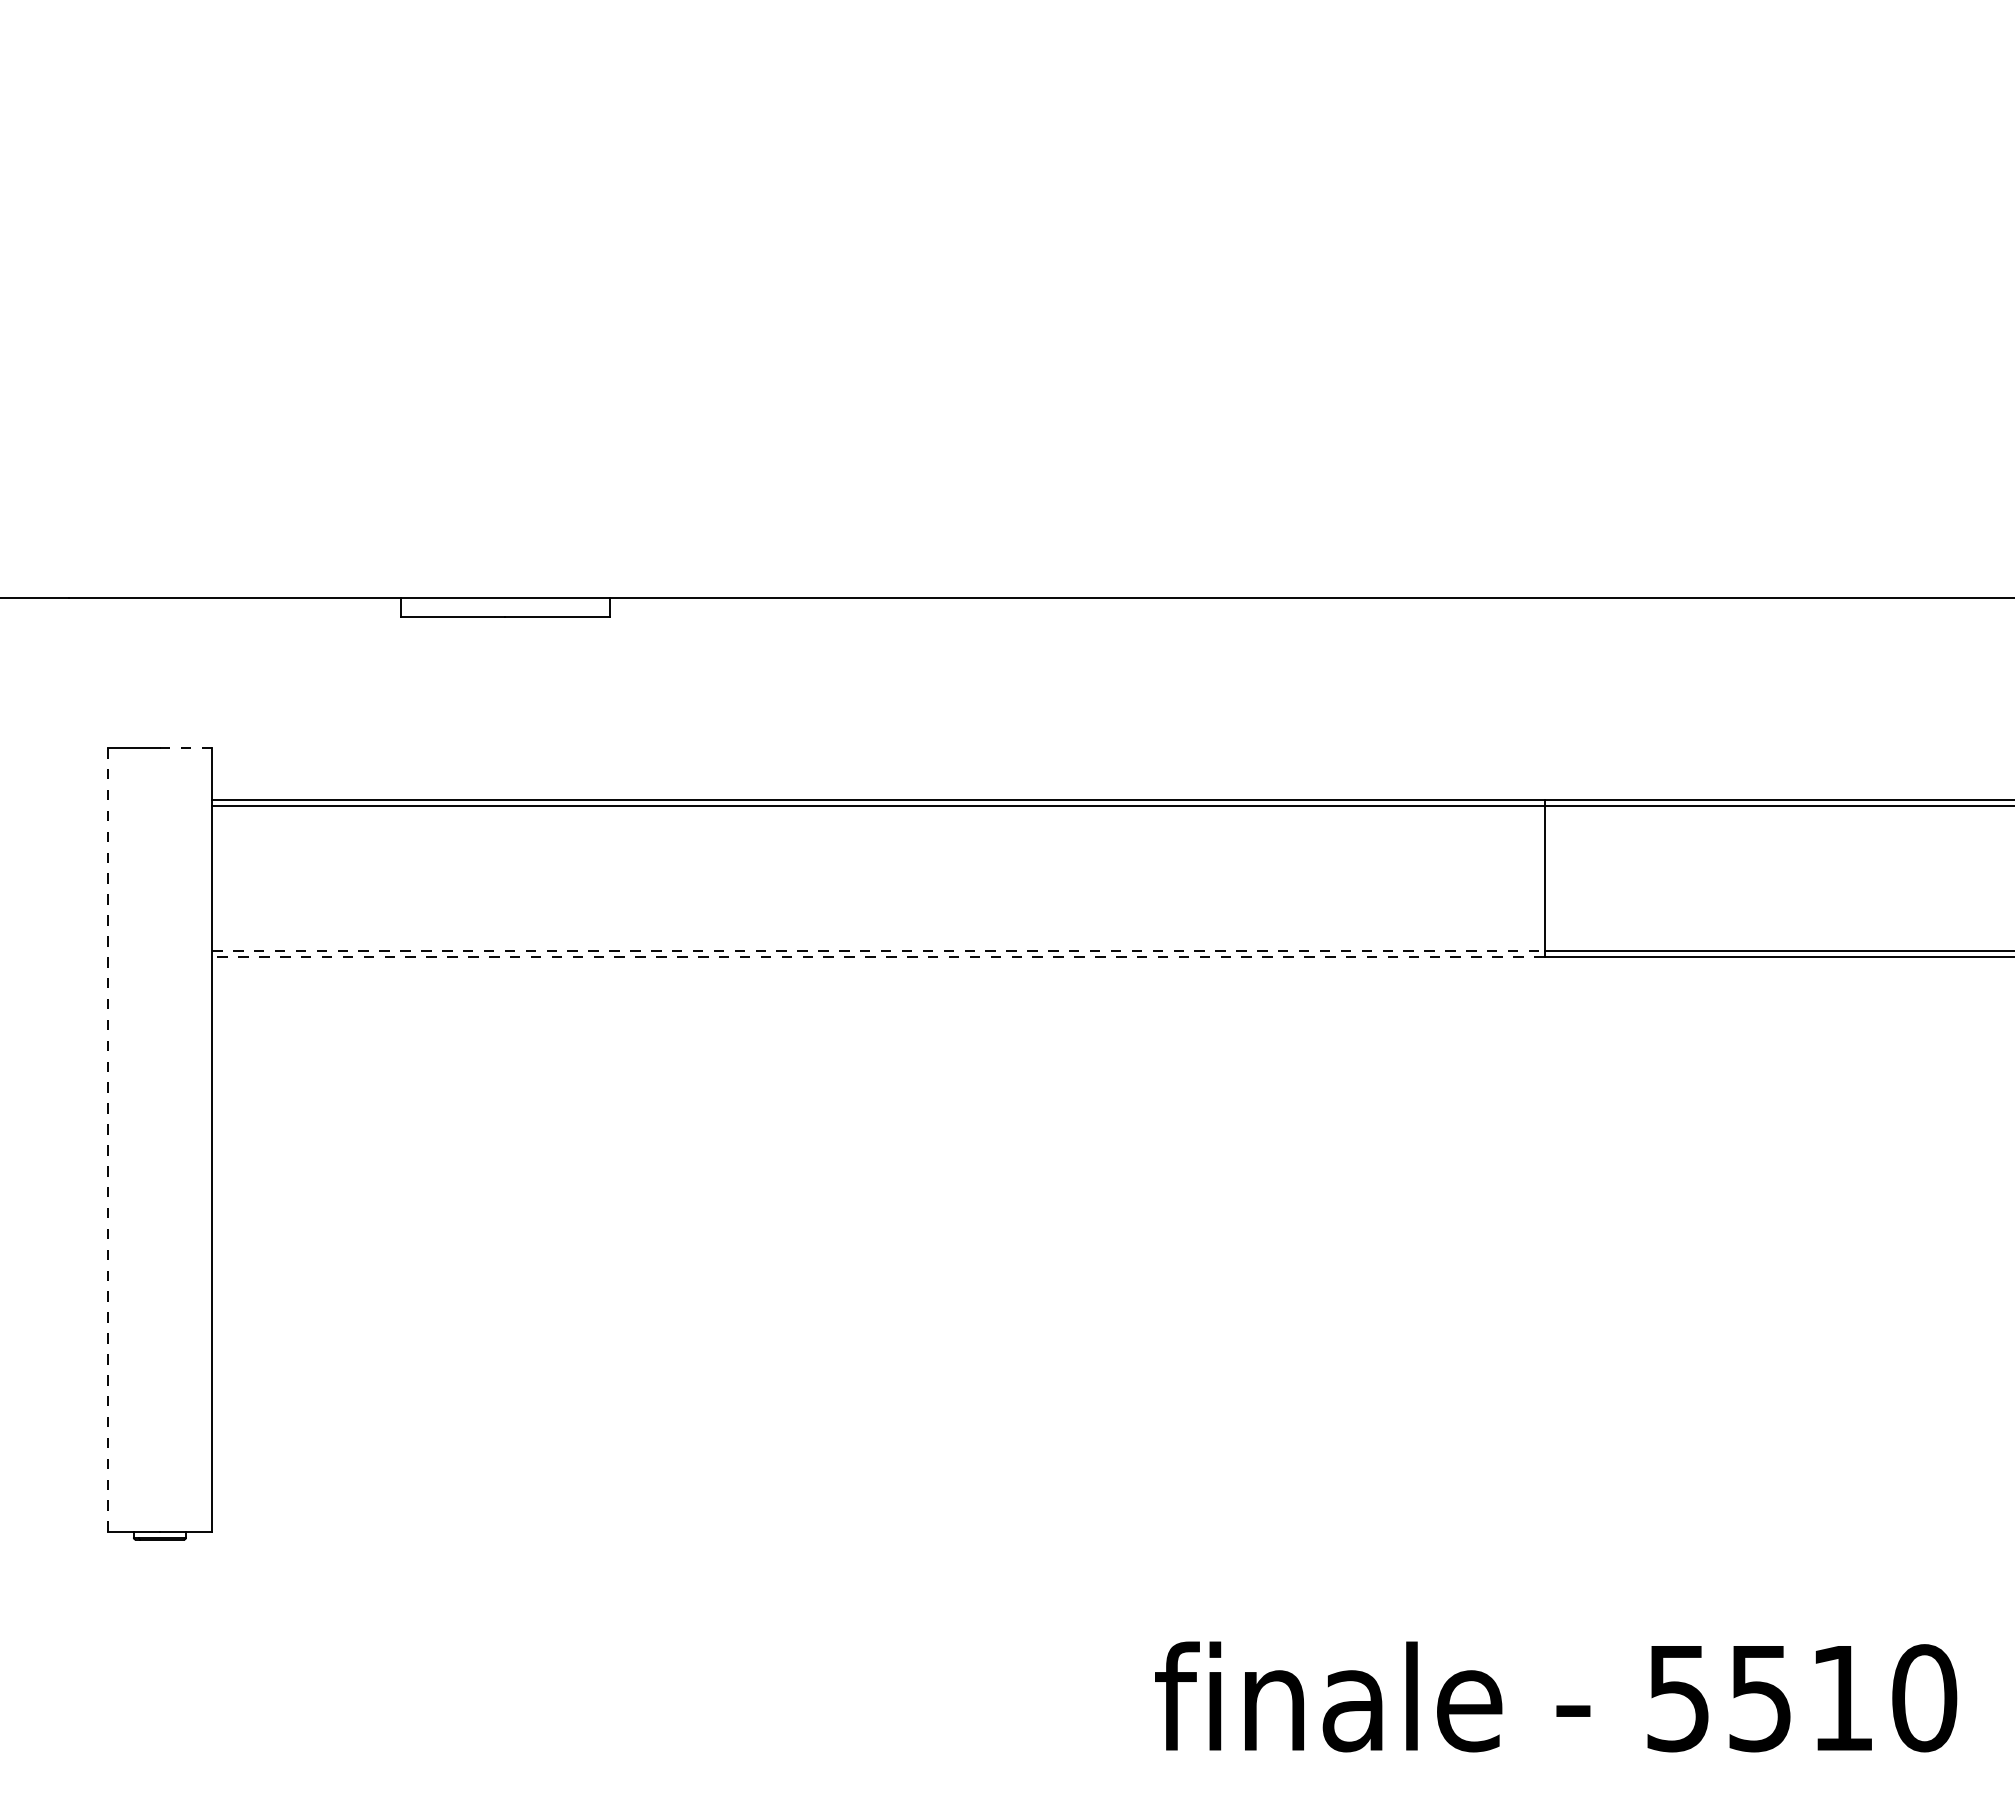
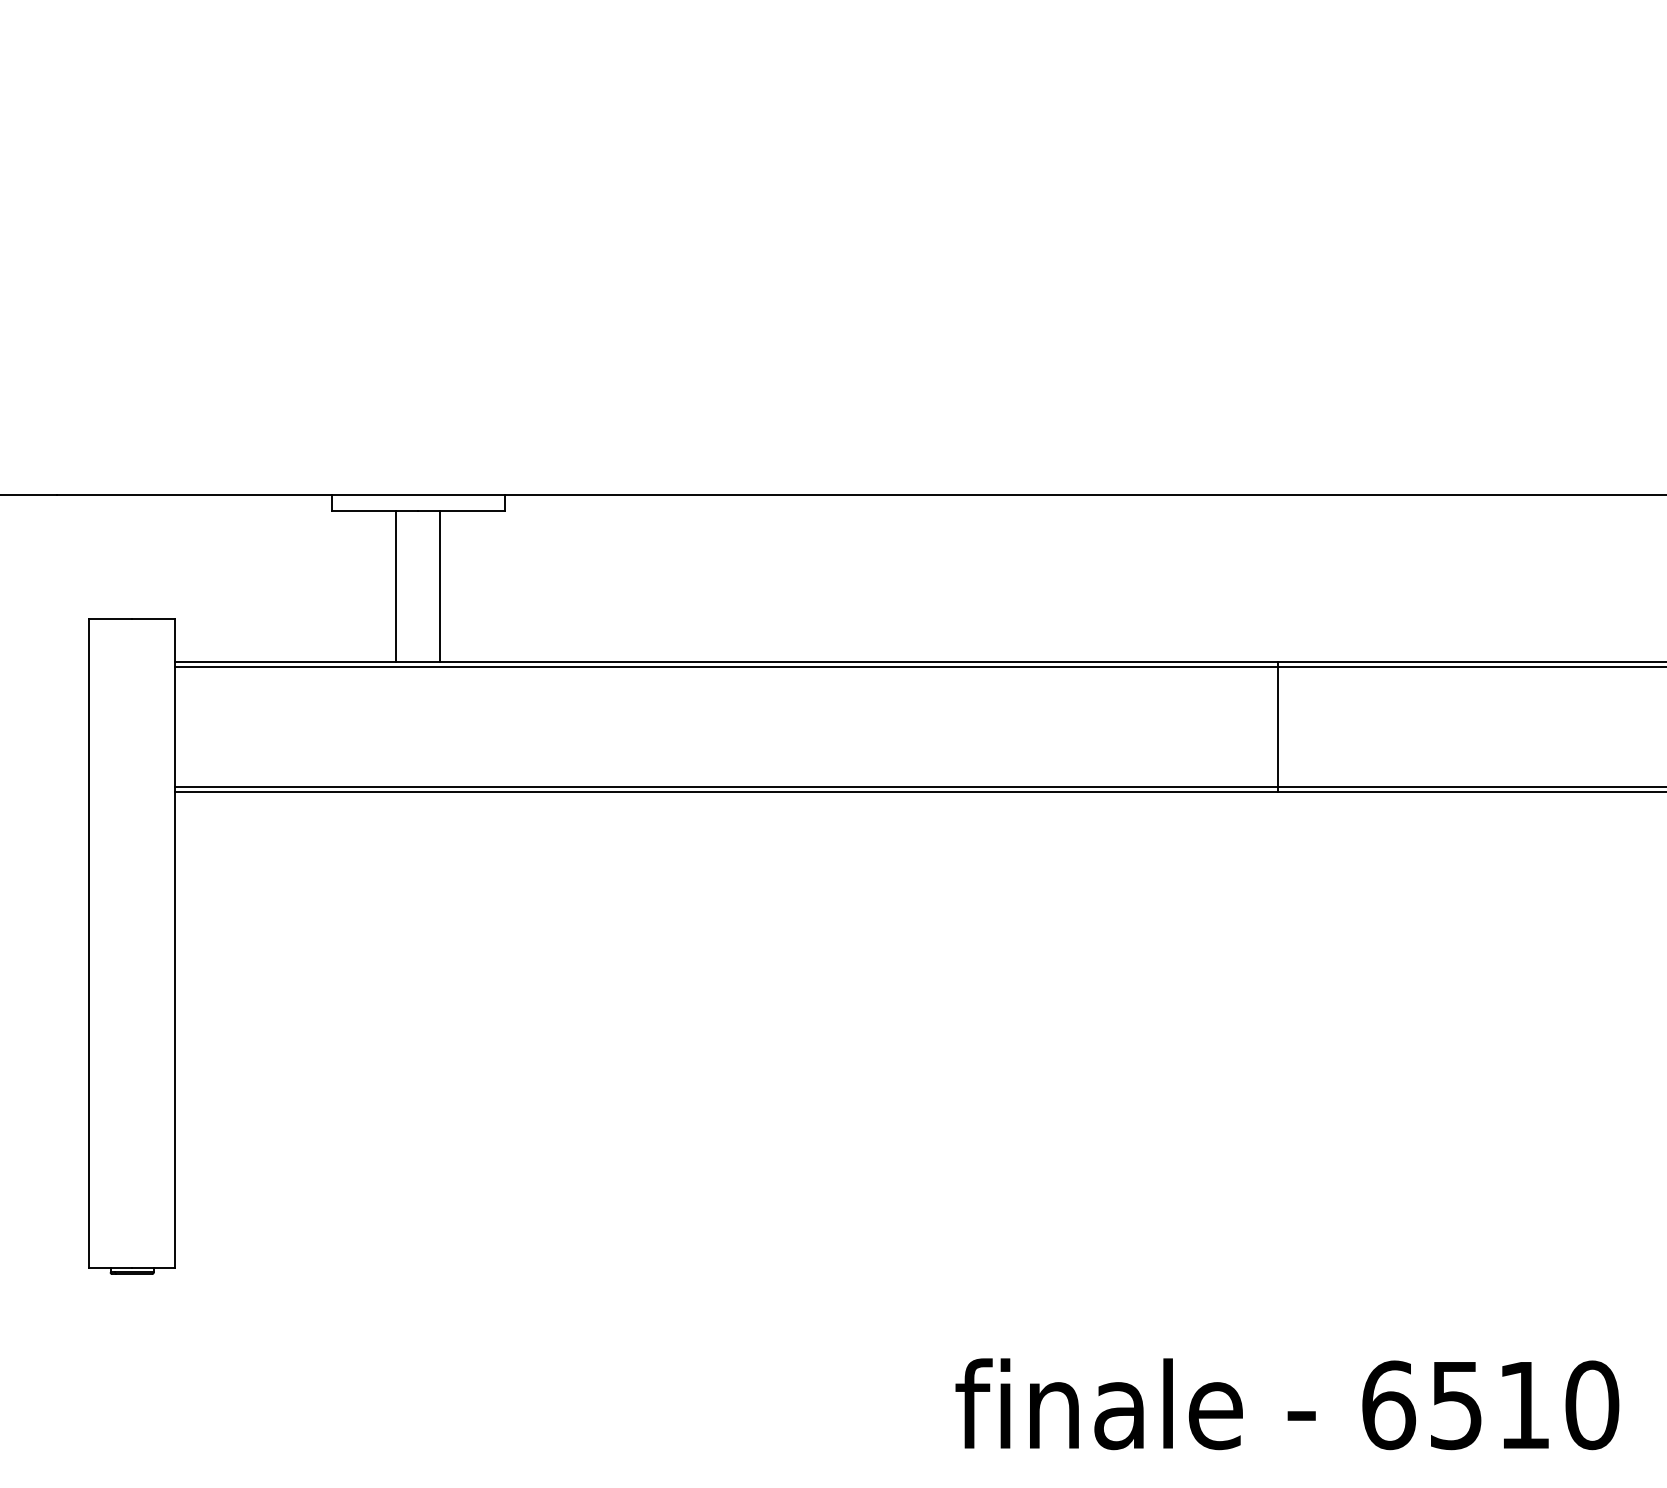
line: (479, 708) -> (396, 586), added
line: (531, 708) -> (439, 586), added
line: (186, 748) -> (154, 619), dashed -> solid
line: (878, 950) -> (726, 786), dashed -> solid
line: (877, 957) -> (725, 792), dashed -> solid
line: (107, 1139) -> (88, 942), dashed -> solid
text: (1678, 1698) -> (1388, 1405), 5510 -> 6510

